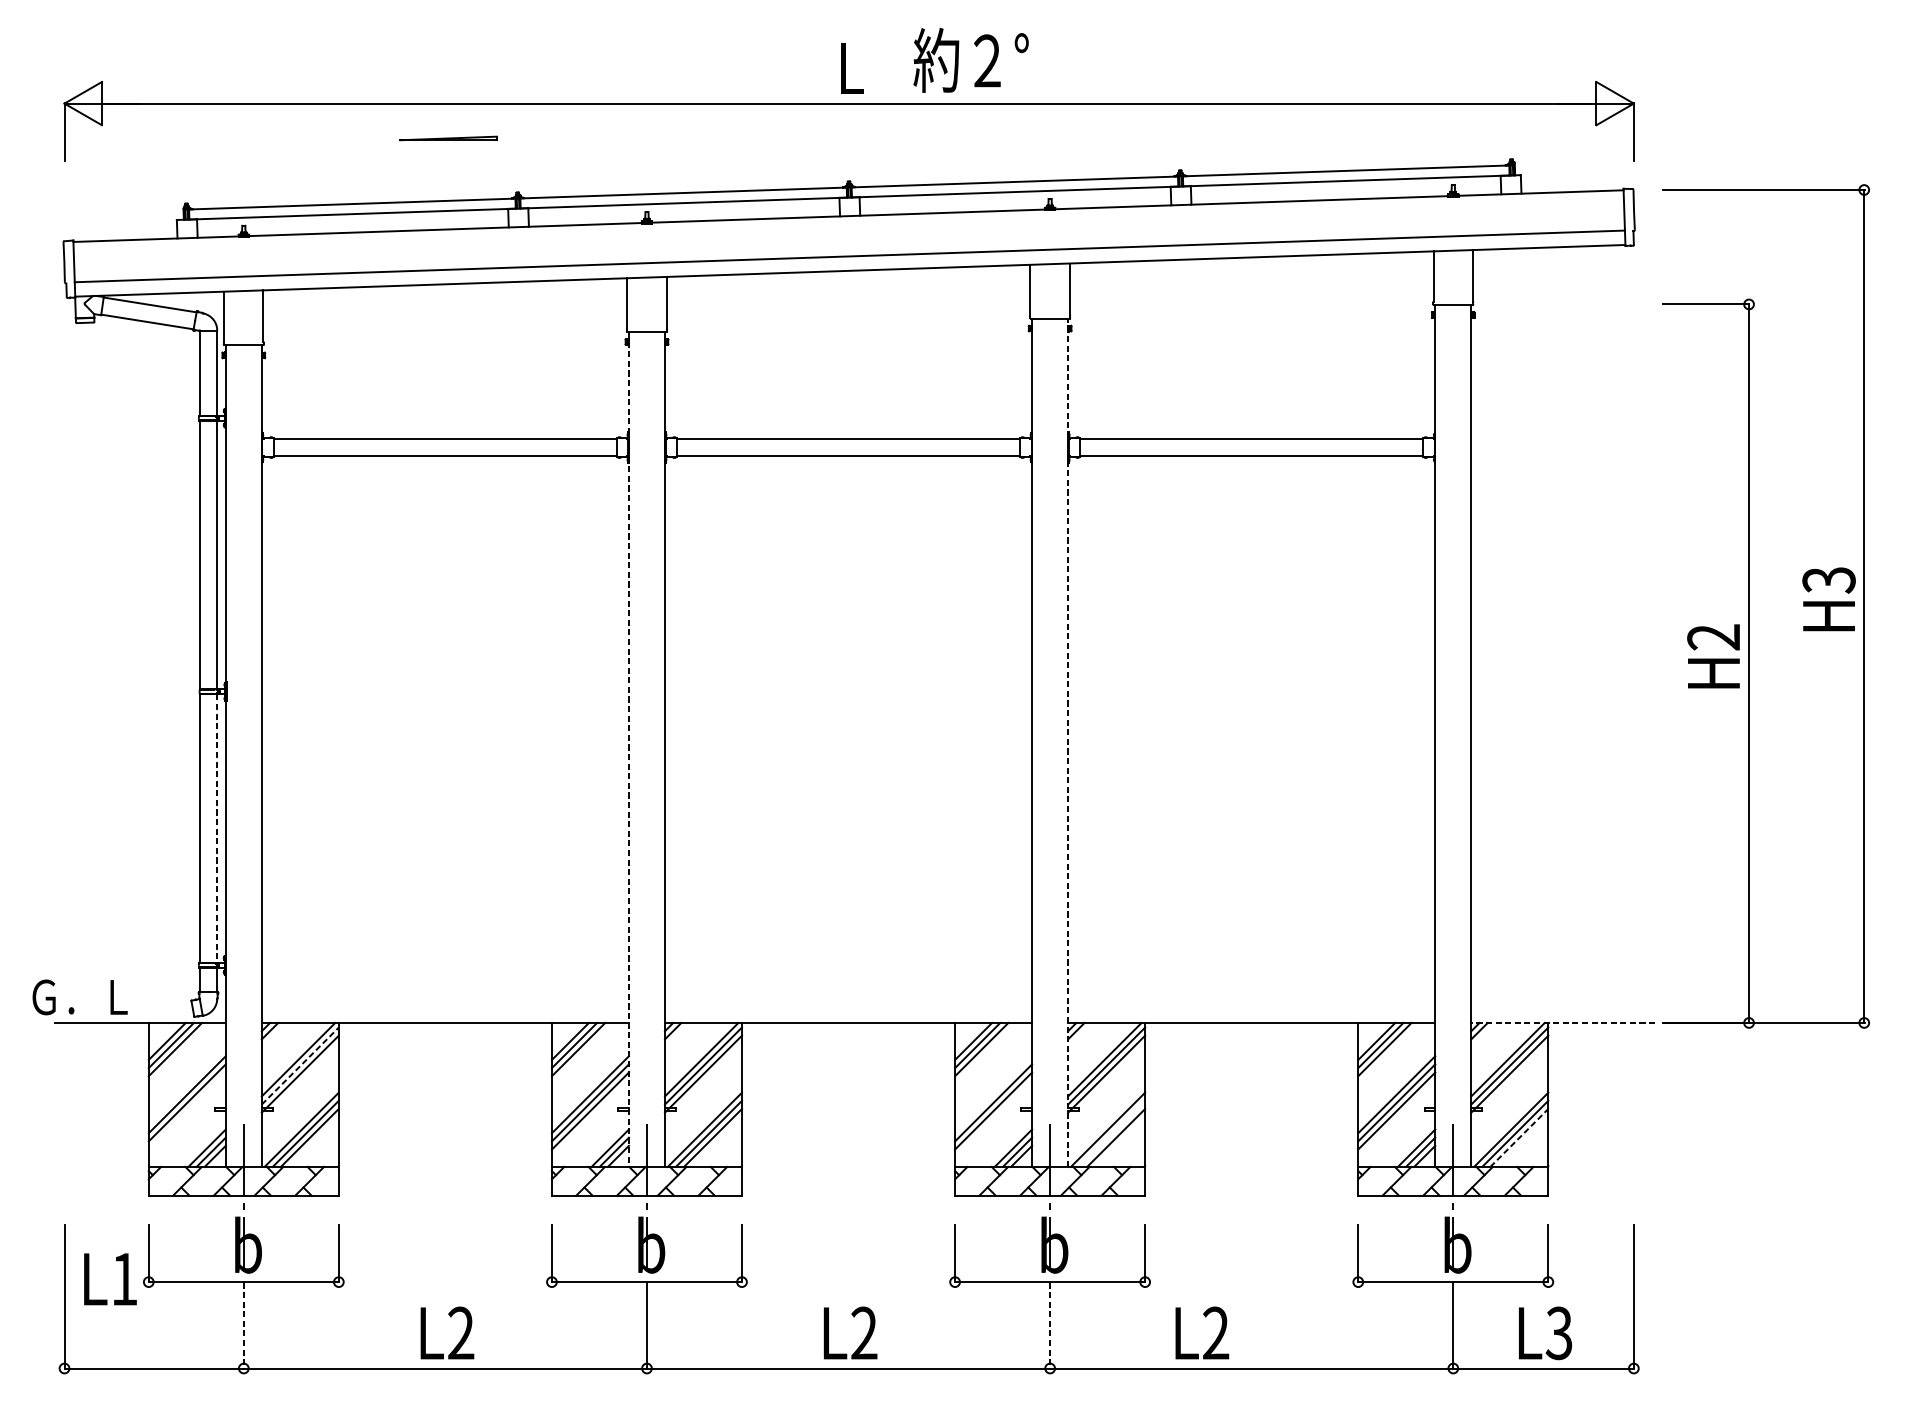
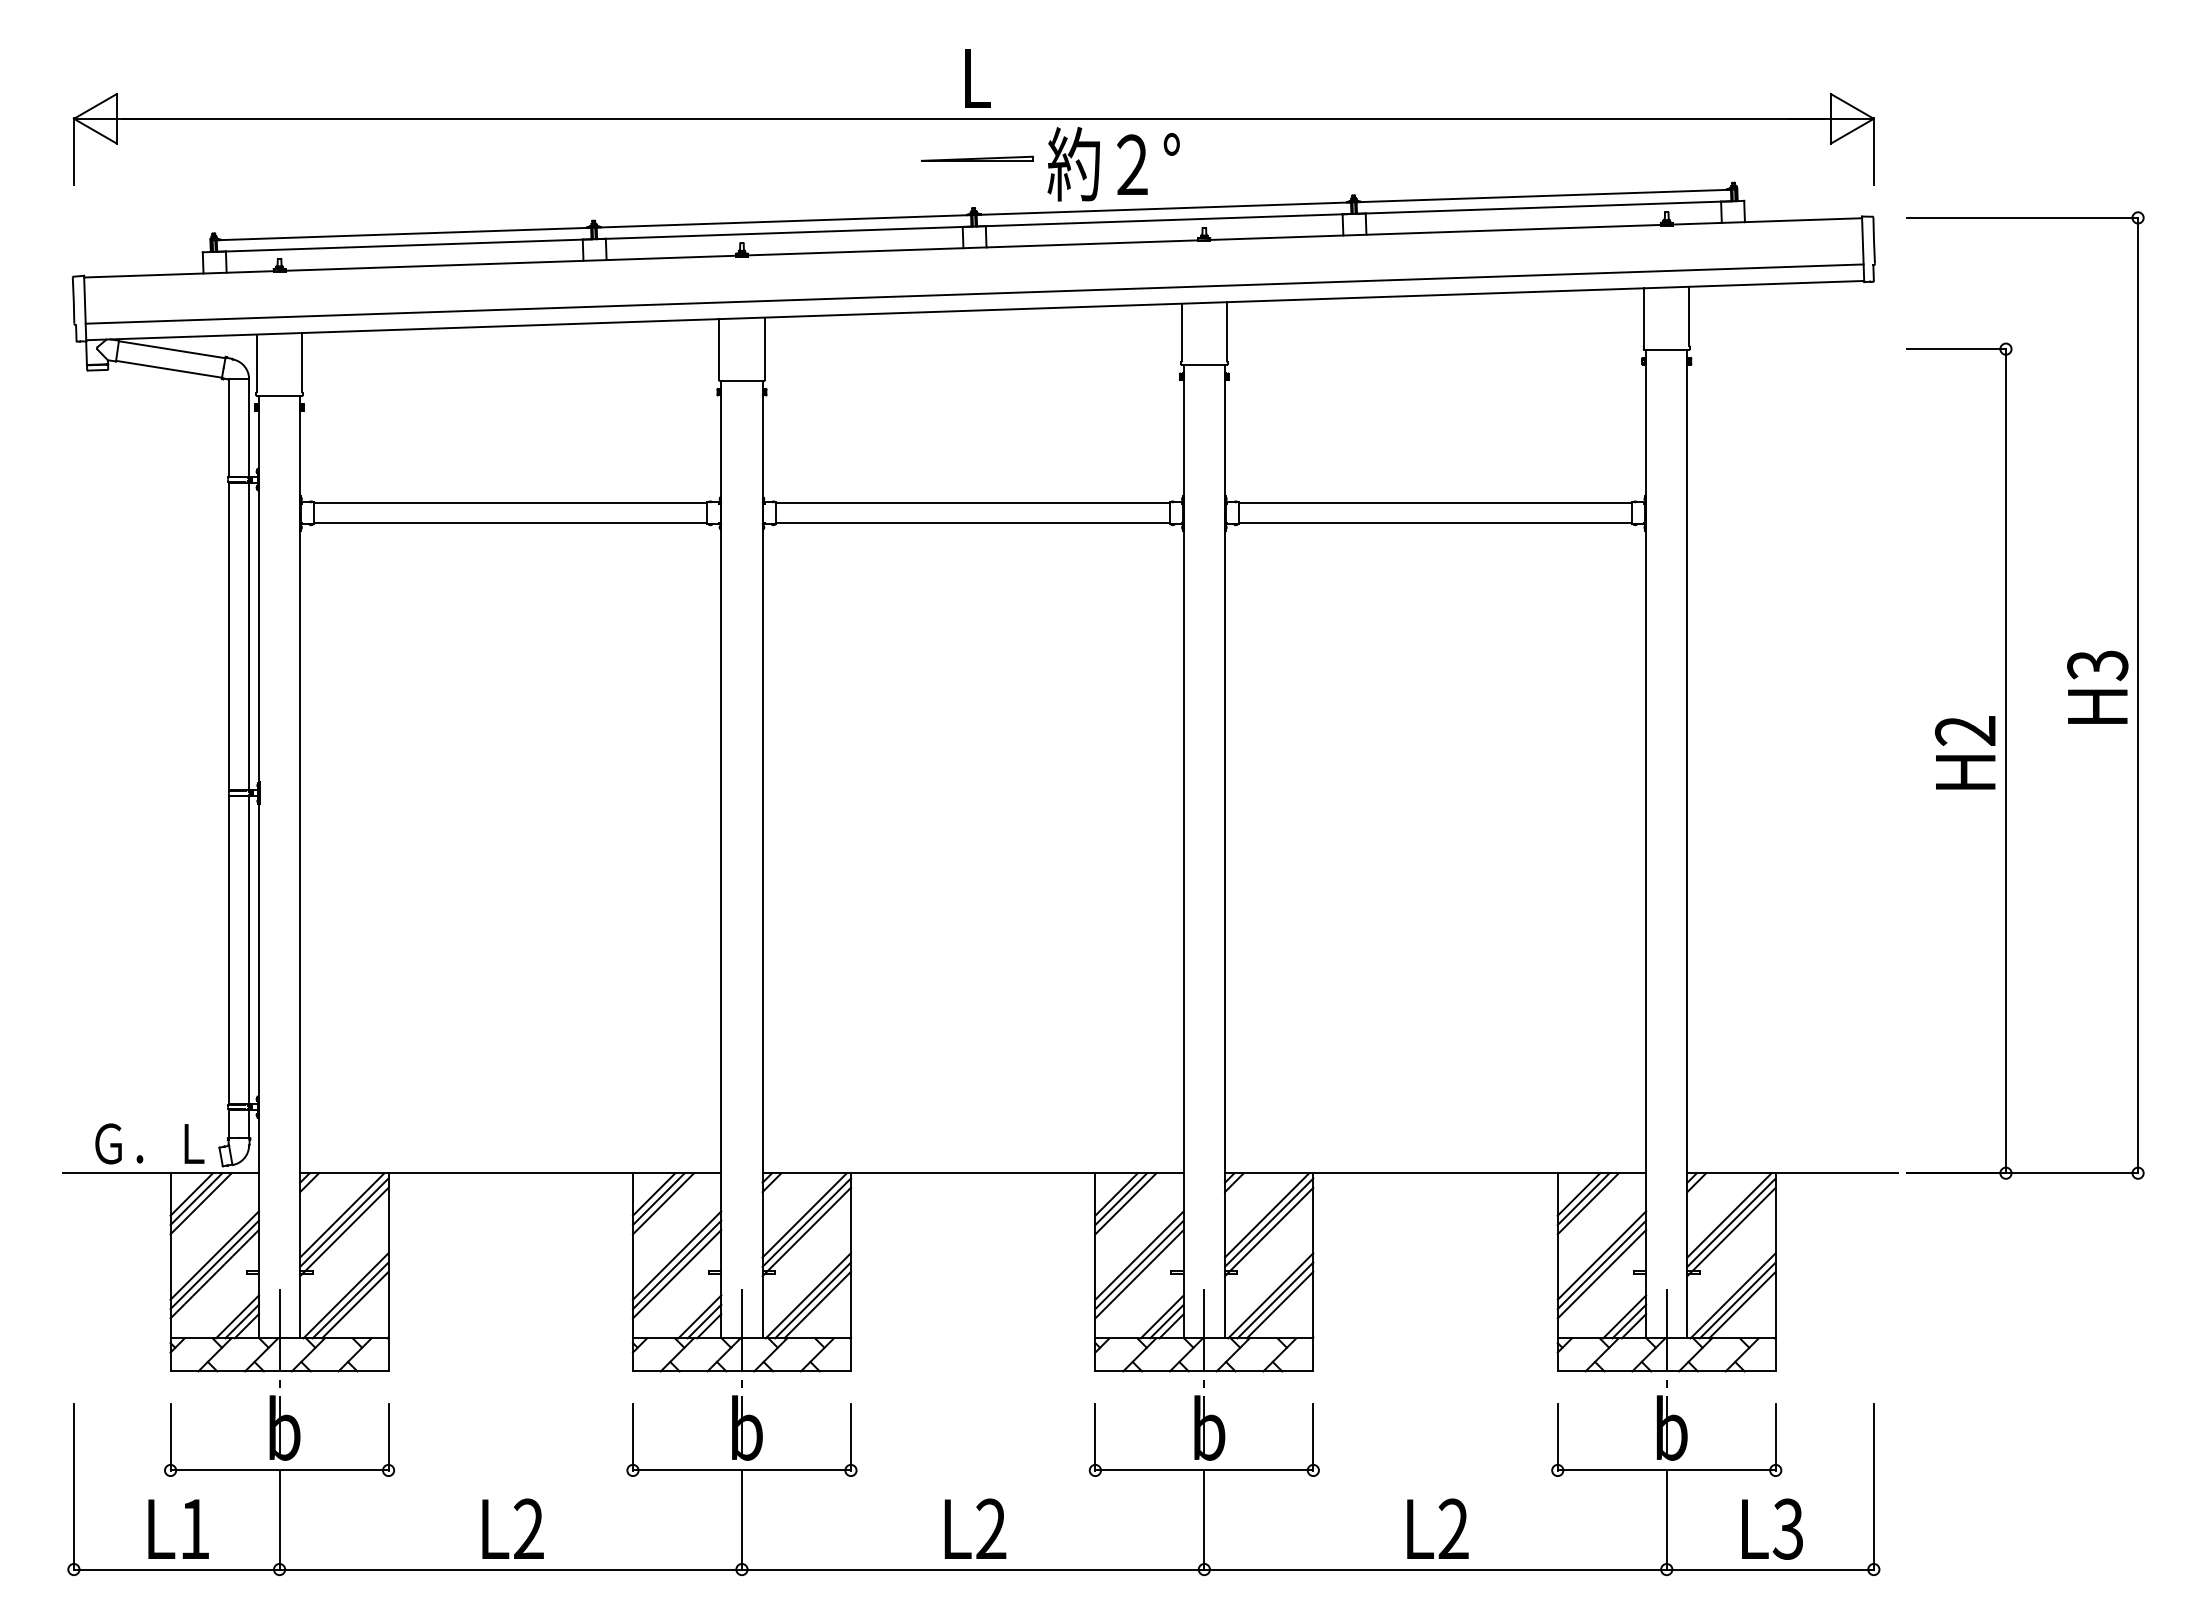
text: (970, 60) -> (1113, 164), moved
part: (448, 138) -> (977, 158), moved
line: (1068, 742) -> (1225, 851), dashed -> solid
line: (629, 749) -> (721, 859), dashed -> solid
line: (217, 828) -> (249, 950), dashed -> solid
text: (79, 997) -> (149, 1143), moved
line: (1562, 1023) -> (1792, 1173), dashed -> solid
line: (300, 1065) -> (344, 1222), dashed -> solid
line: (993, 1094) -> (1139, 1255), added
line: (187, 1111) -> (214, 1274), added
line: (1112, 1133) -> (1275, 1300), added
line: (1519, 1137) -> (1742, 1304), dashed -> solid
text: (110, 1278) -> (178, 1528), moved
line: (243, 1325) -> (279, 1520), dashed -> solid
line: (1050, 1325) -> (1204, 1520), dashed -> solid
text: (1201, 1332) -> (1437, 1528), moved

